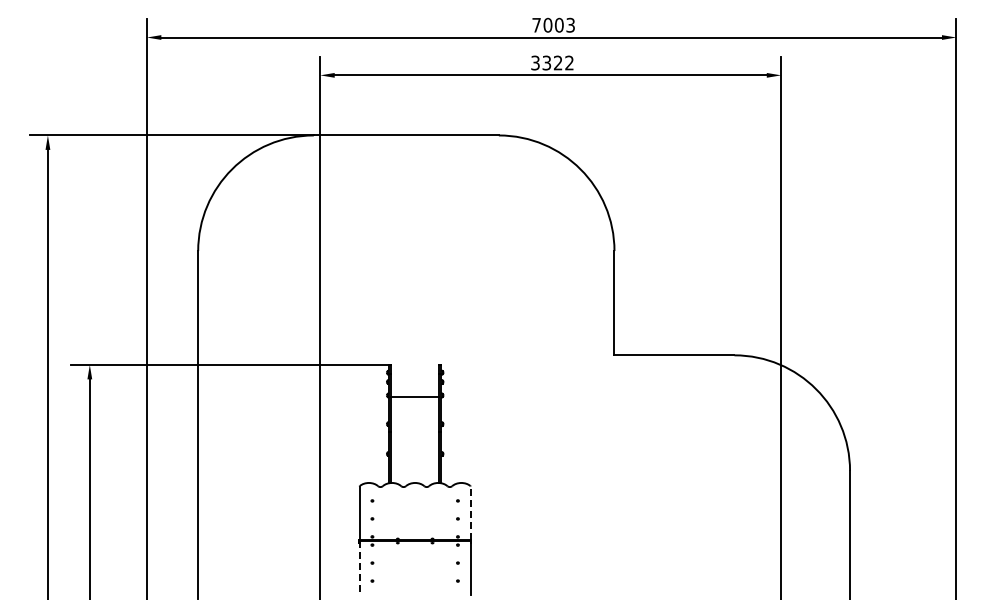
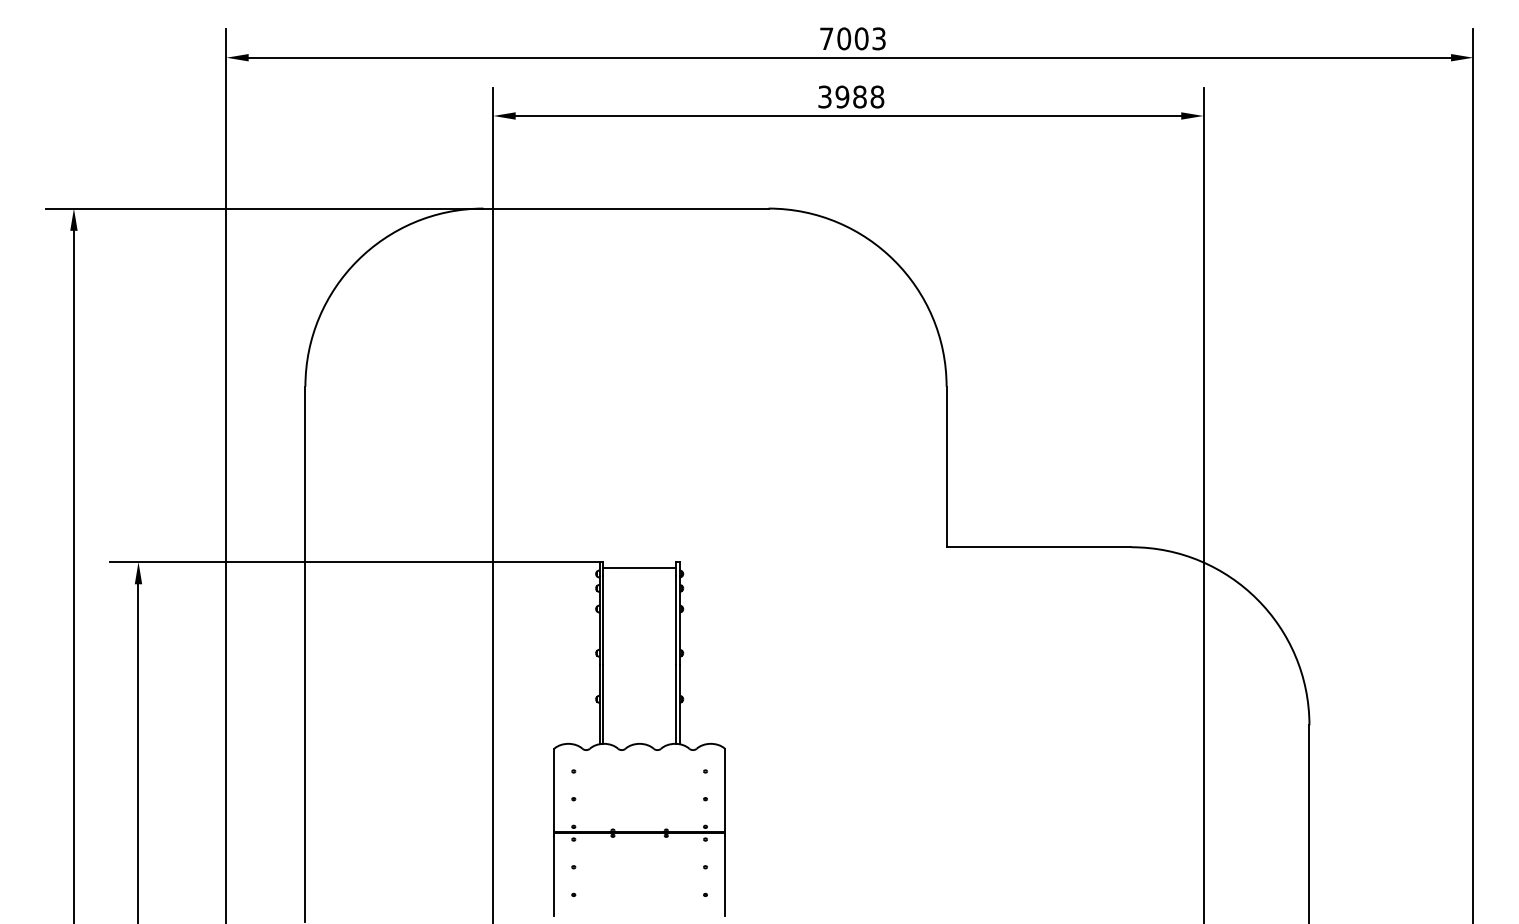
text: (557, 62) -> (858, 96), 3322 -> 3988
line: (414, 396) -> (638, 567), moved
line: (470, 513) -> (724, 790), dashed -> solid
line: (359, 567) -> (553, 874), dashed -> solid

